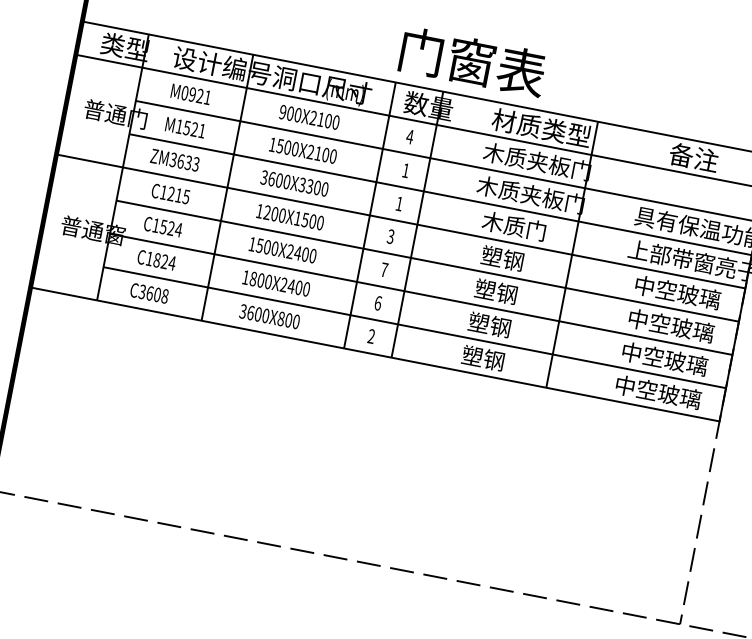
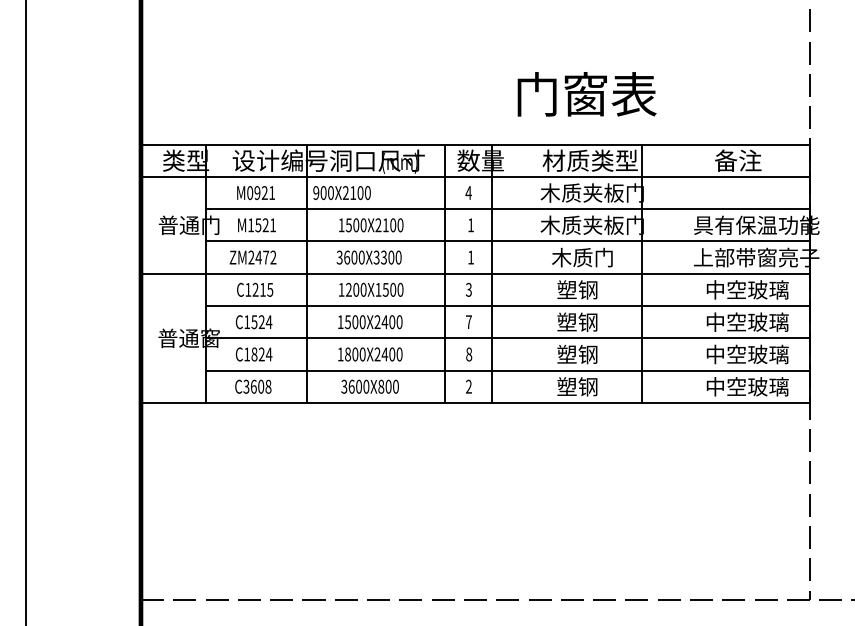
text: (472, 62) -> (586, 94), moved
text: (309, 116) -> (341, 192), moved
text: (184, 162) -> (262, 257), ZM3633 -> ZM2472
text: (378, 303) -> (469, 354), 6 -> 8

